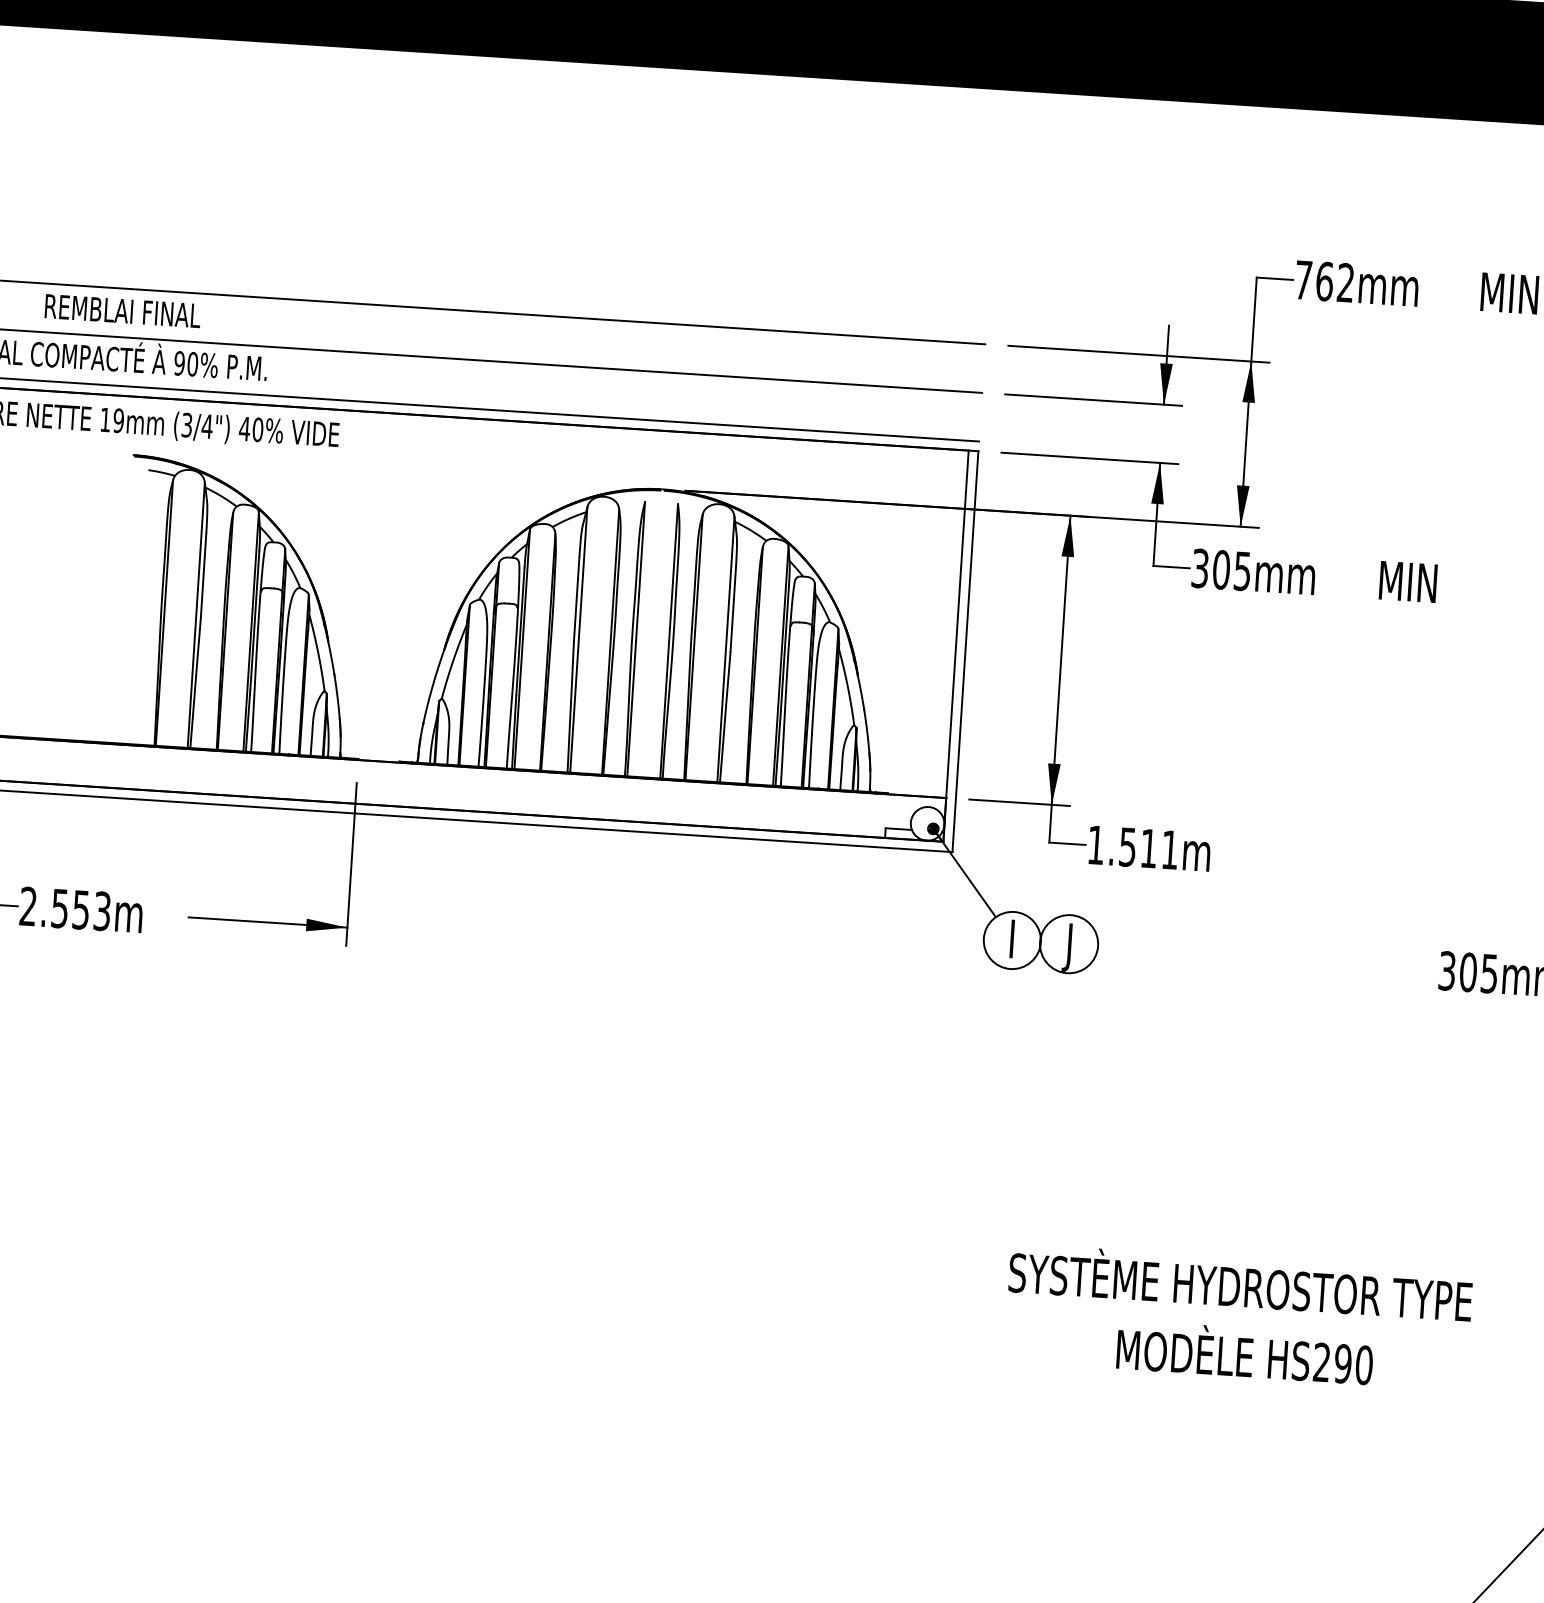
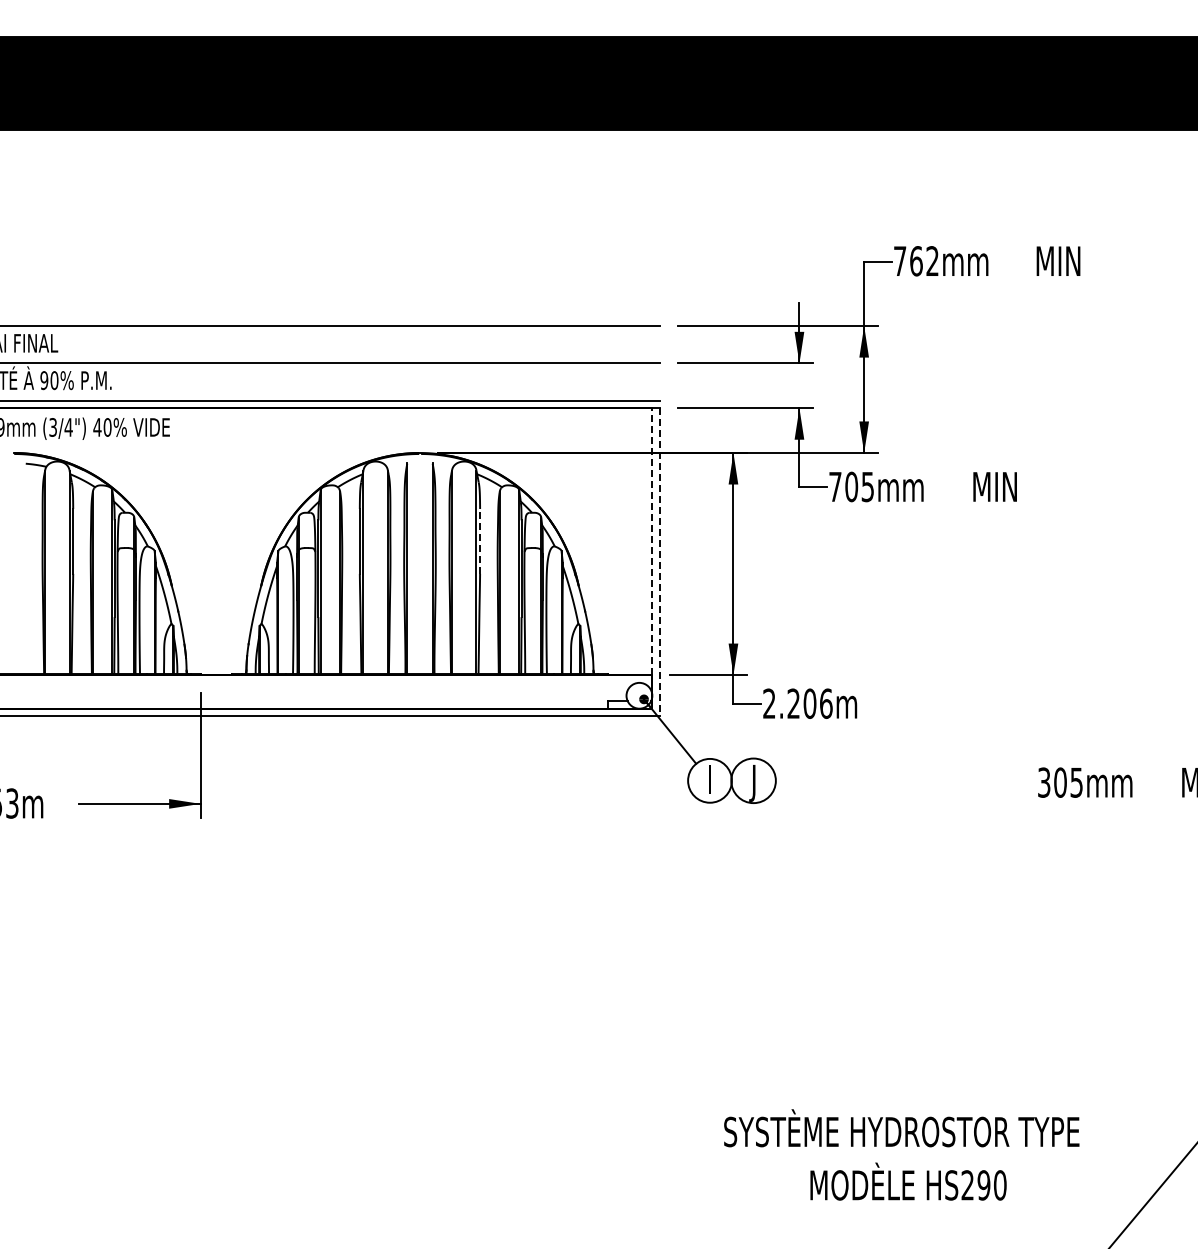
text: (1200, 567) -> (835, 486), 305mm -> 705mm
line: (733, 608) -> (480, 540), solid -> dashed
line: (957, 624) -> (652, 541), solid -> dashed
line: (964, 652) -> (659, 562), solid -> dashed
text: (1132, 847) -> (797, 703), 1.511m -> 2.206m
text: (1238, 1316) -> (901, 1154), moved

